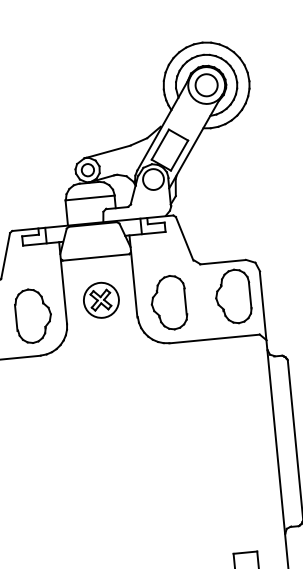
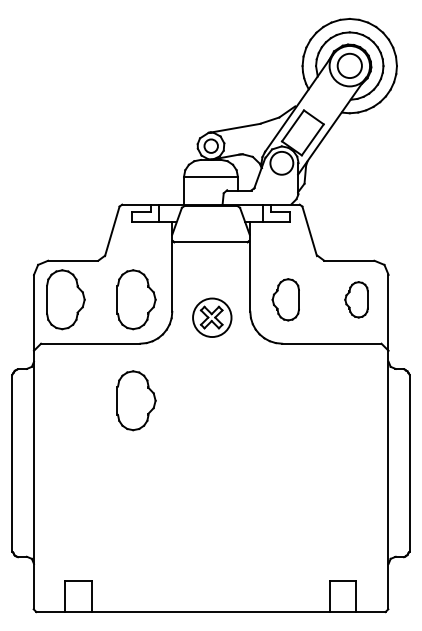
part: (233, 296) -> (356, 299), size x0.6
part: (101, 300) -> (212, 317), moved
part: (168, 302) -> (285, 299), size x0.7
part: (42, 407) -> (136, 400), added

